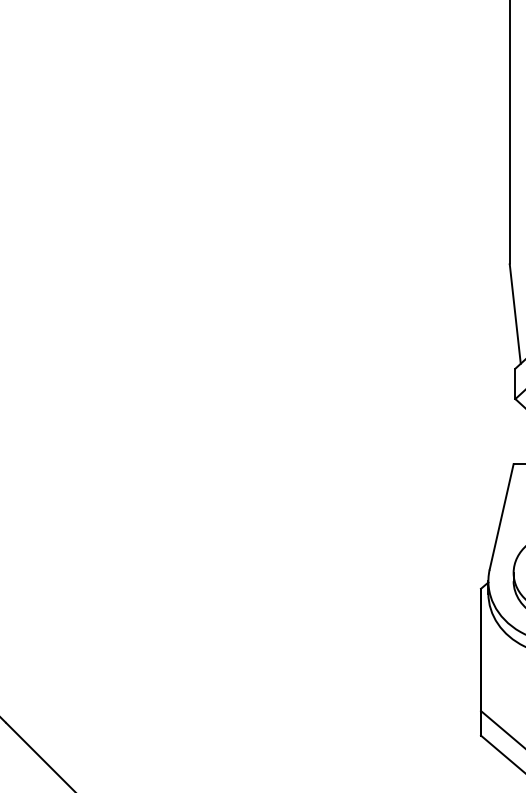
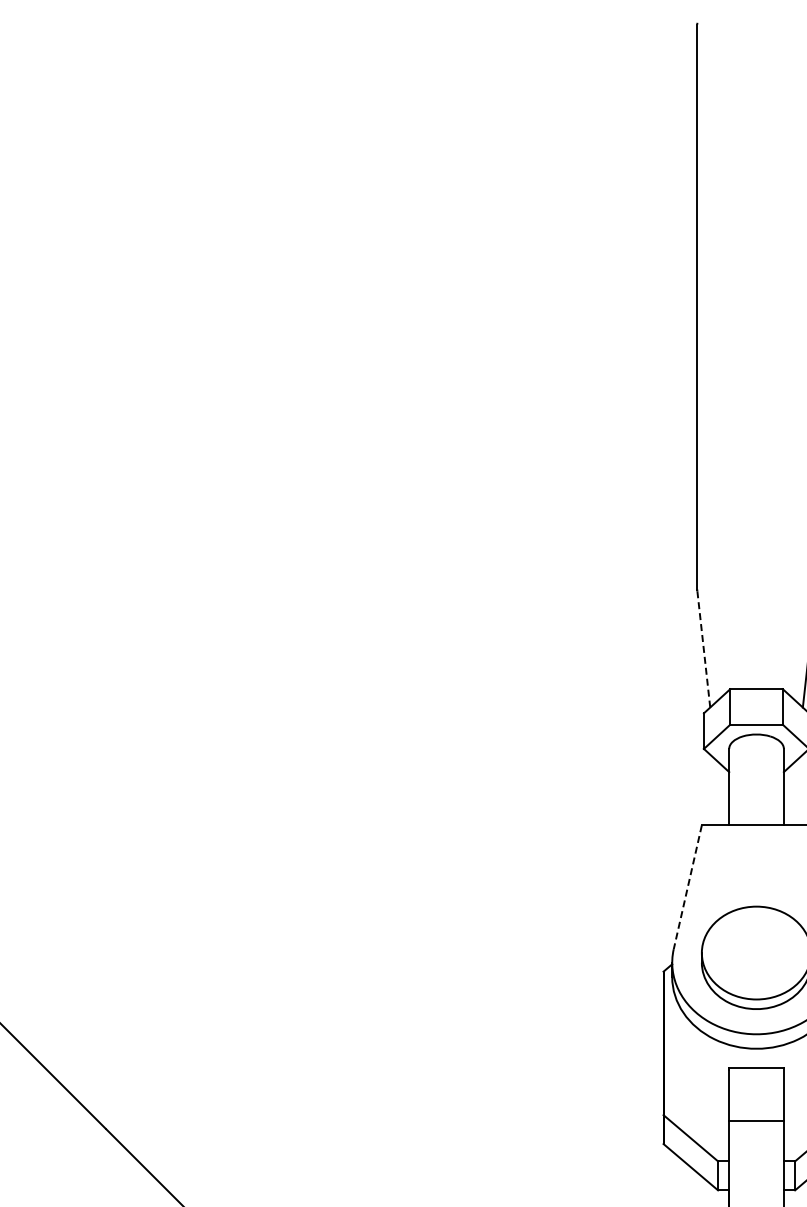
line: (515, 313) -> (703, 648), solid -> dashed
line: (501, 517) -> (687, 887), solid -> dashed

